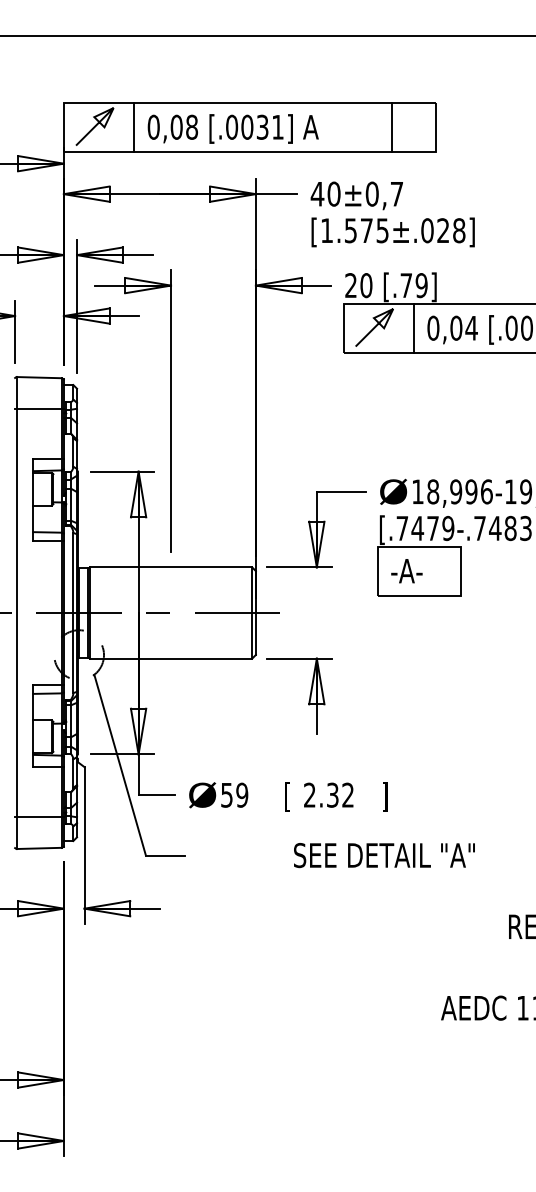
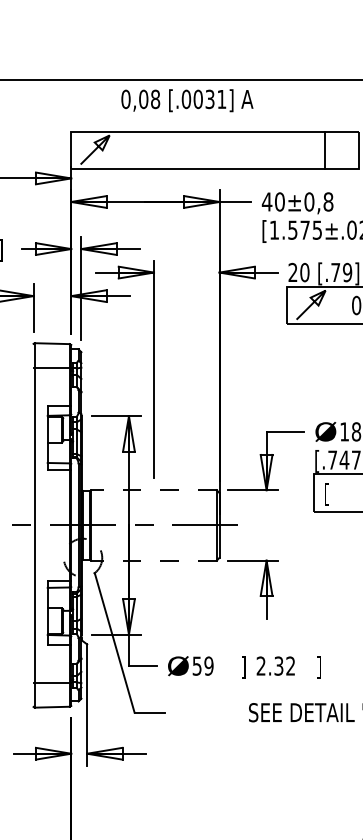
line: (133, 126) -> (125, 149), removed
text: (232, 128) -> (186, 100), moved
text: (396, 193) -> (328, 201), 40±0,7 -> 40±0,8
line: (413, 327) -> (341, 304), removed
line: (170, 567) -> (153, 490), solid -> dashed
text: (406, 572) -> (335, 494), -A- -> [
line: (170, 658) -> (153, 560), solid -> dashed
text: (287, 796) -> (243, 667), [ -> ]

